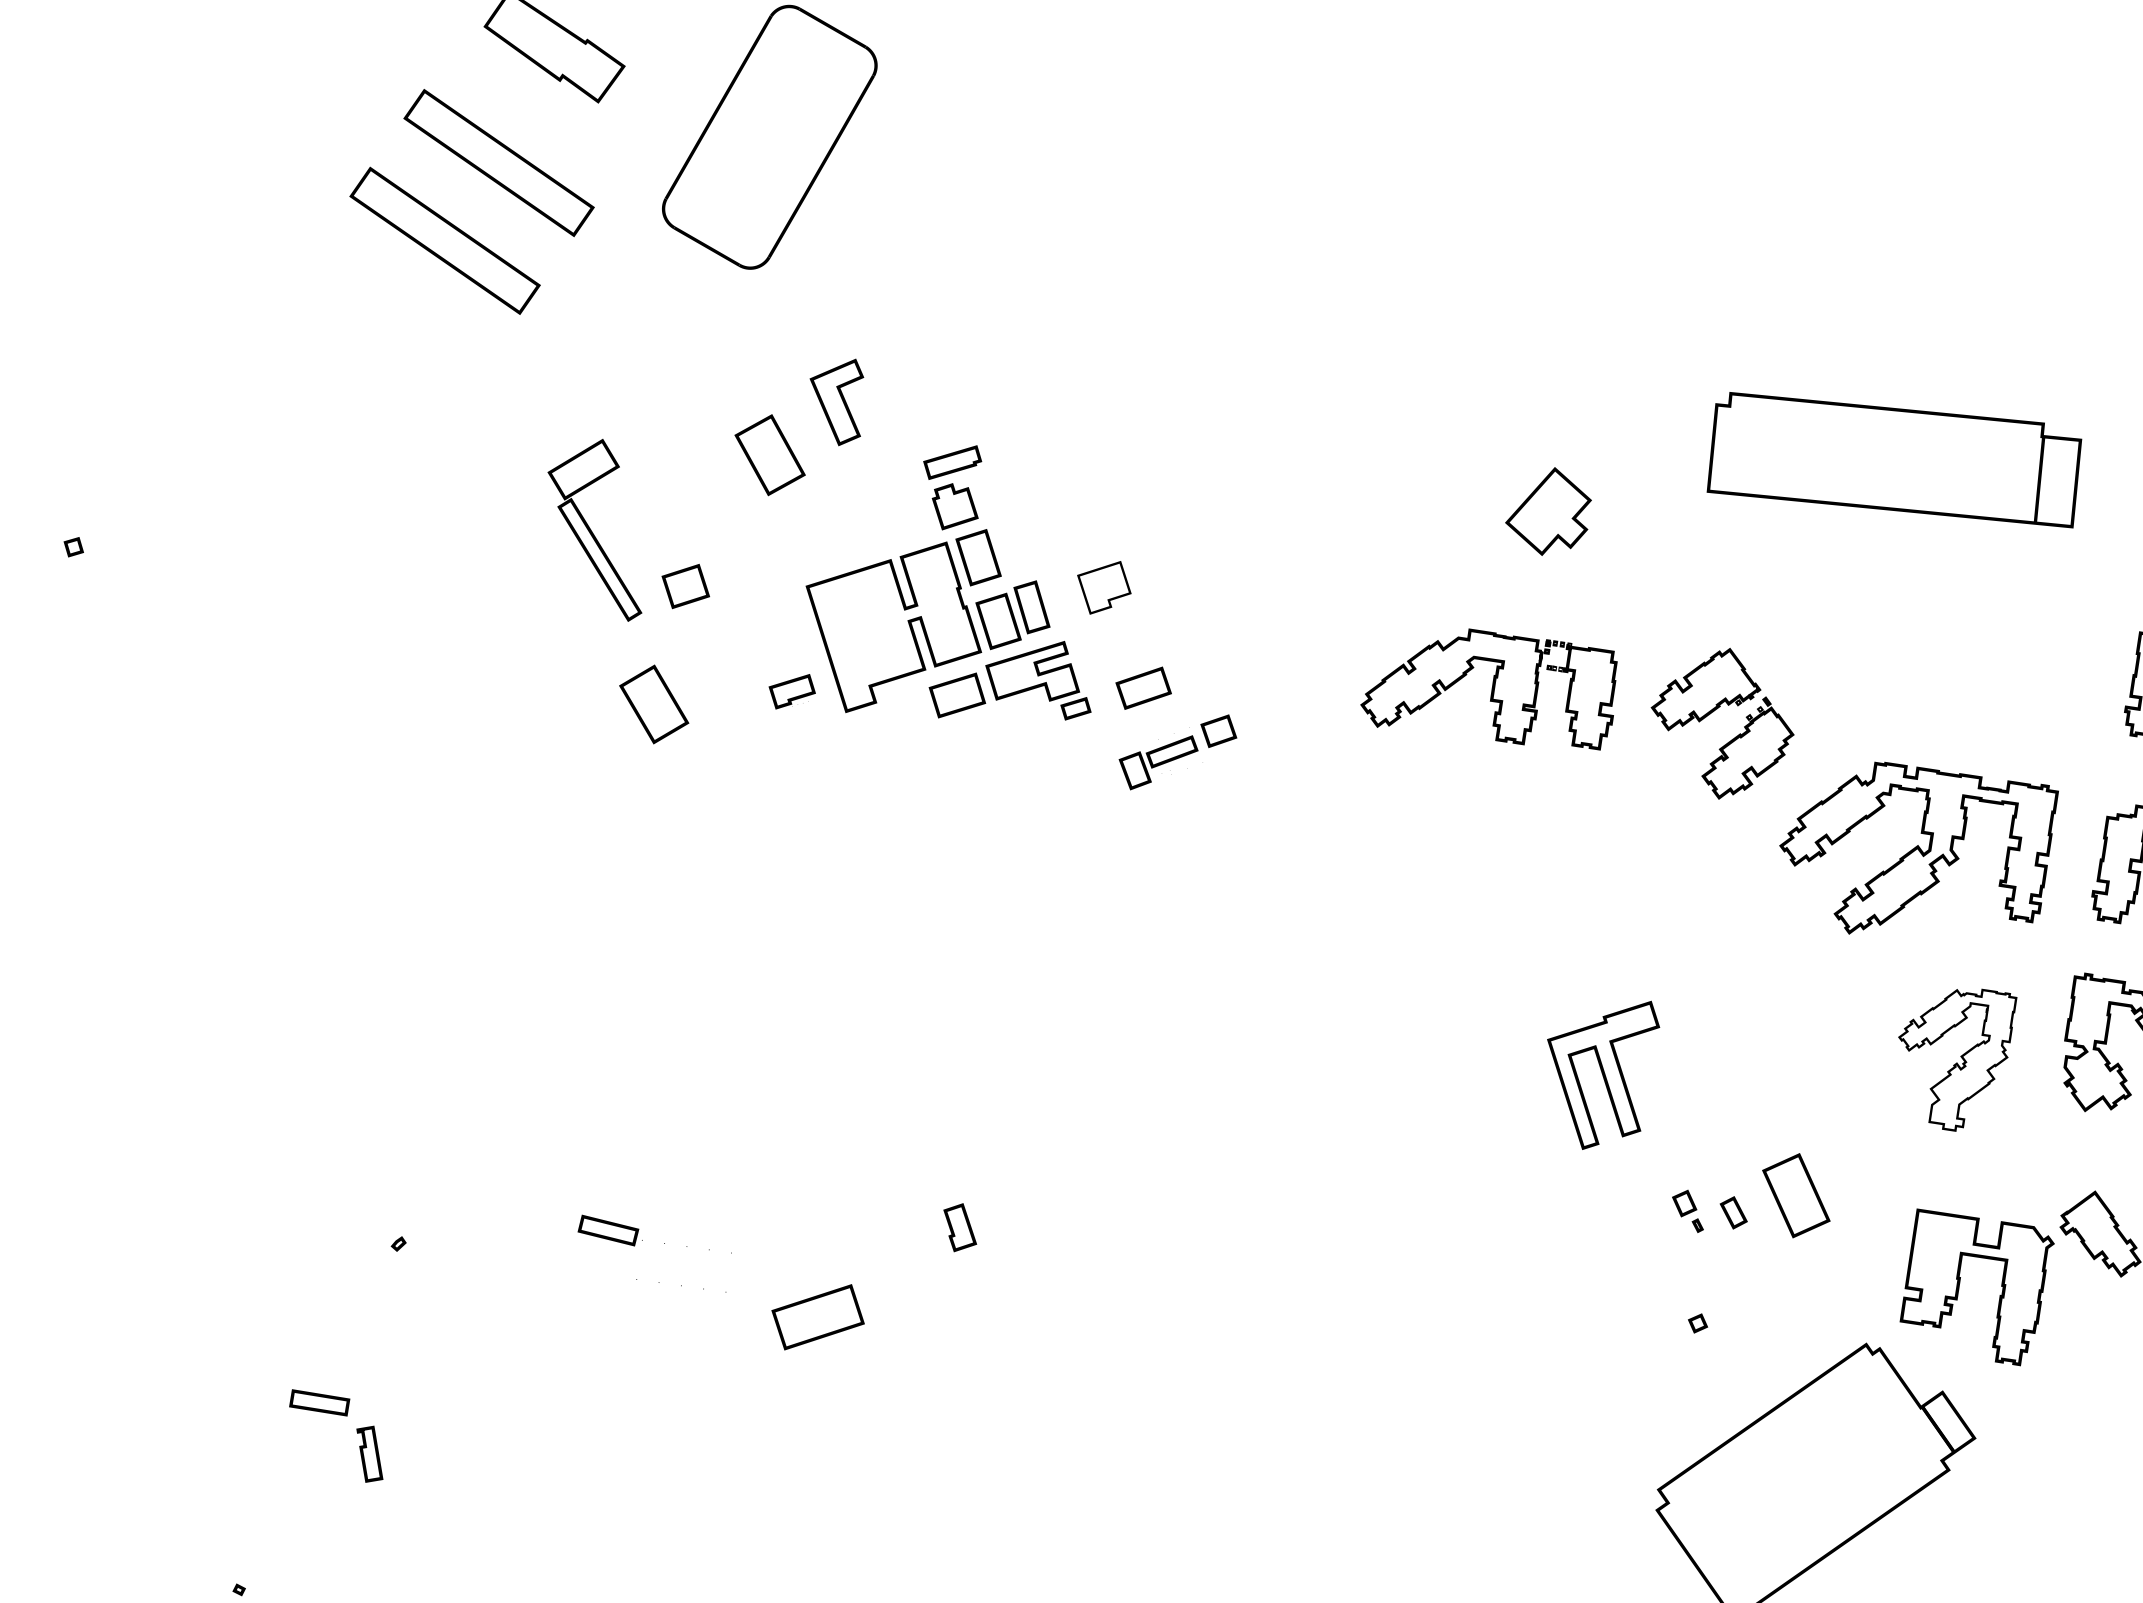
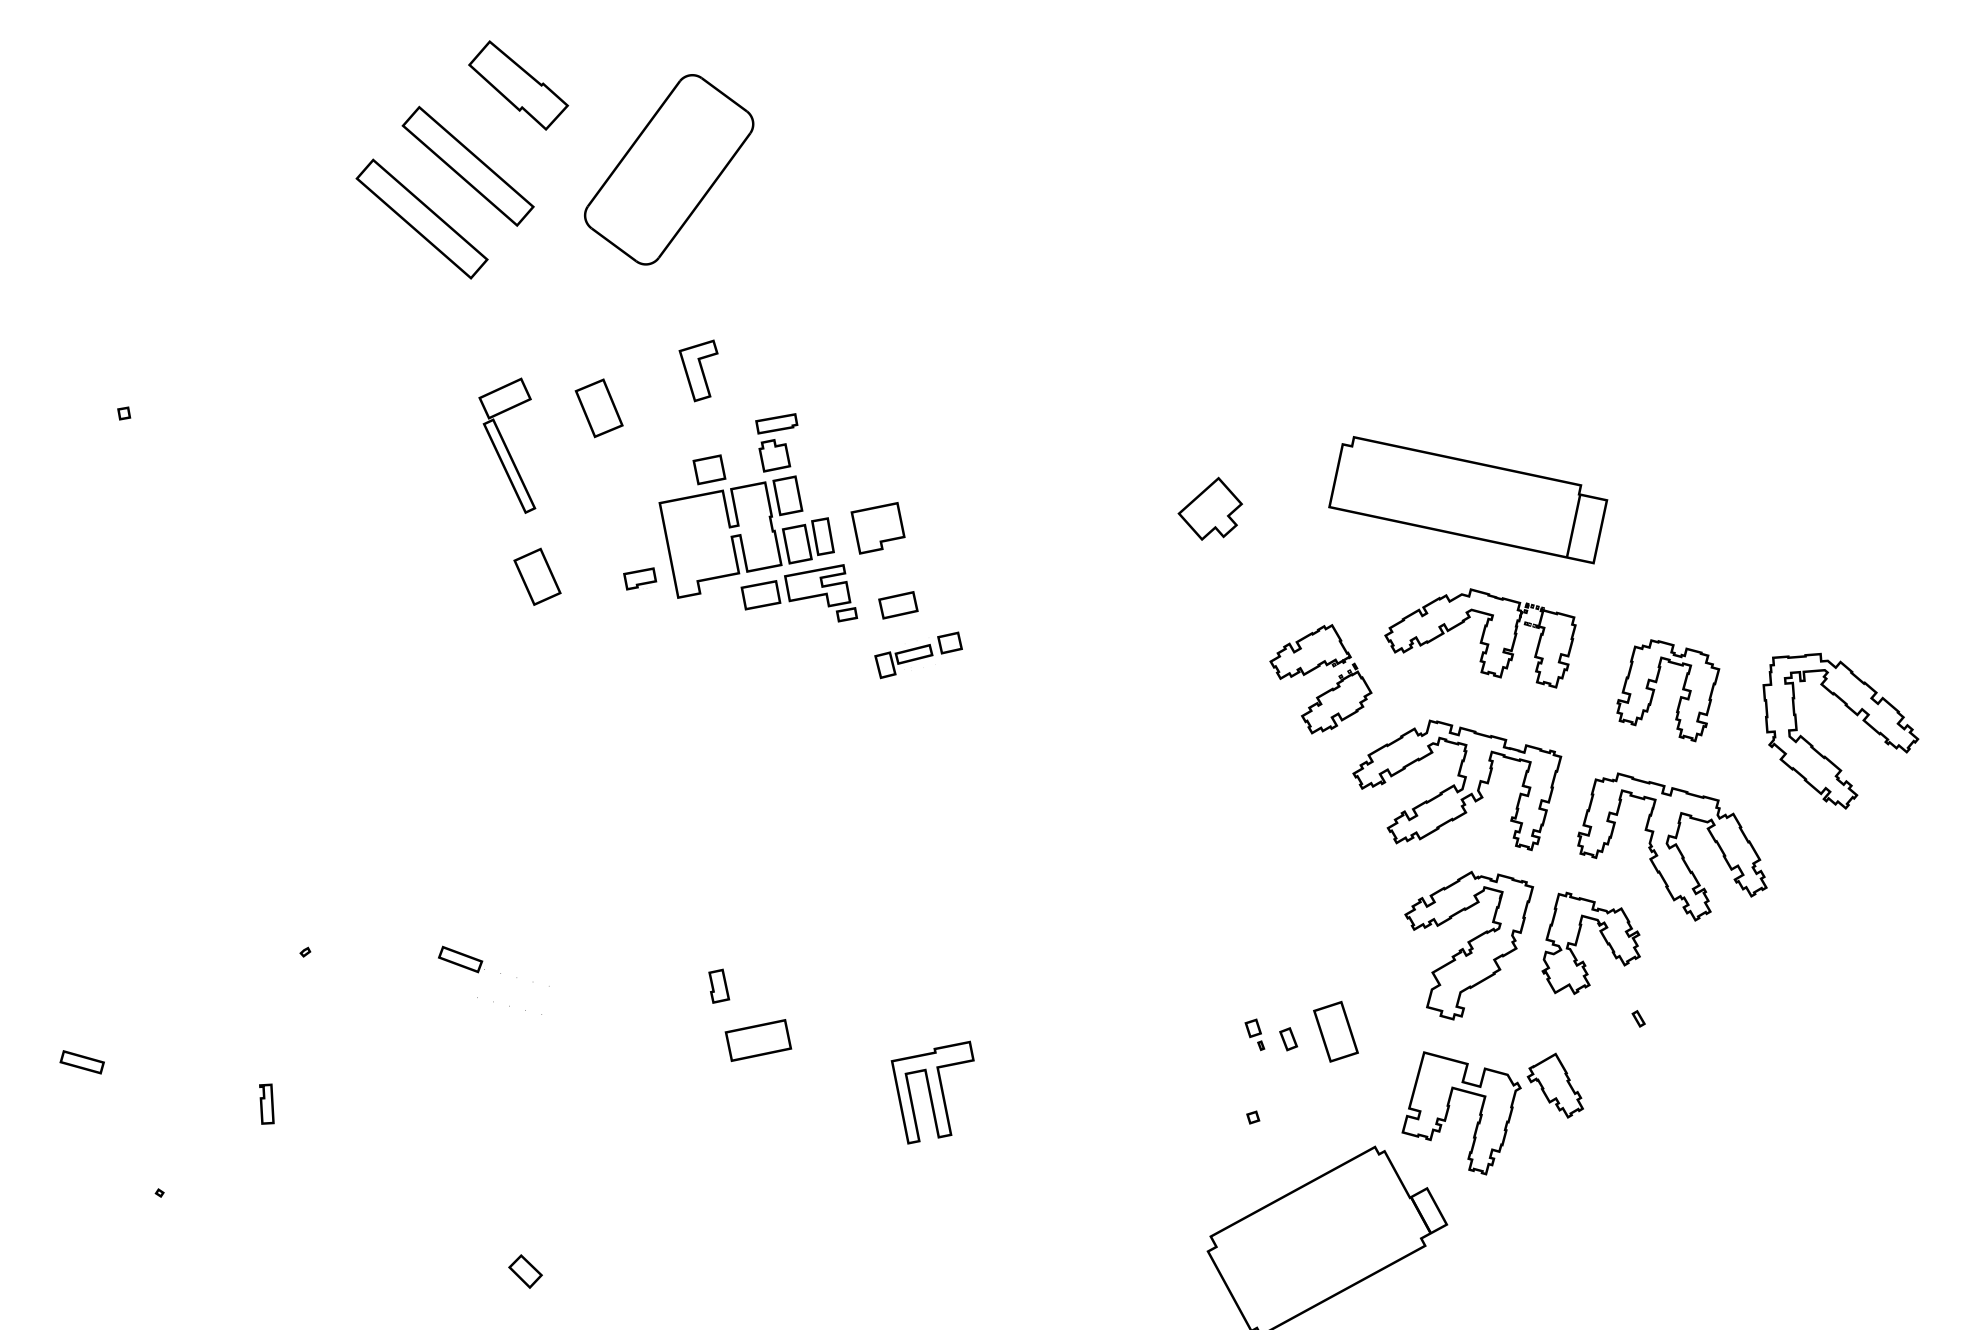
part: (769, 455) -> (598, 408), moved
part: (685, 586) -> (709, 469), moved
part: (1104, 588) -> (877, 528), size x1.43
part: (1490, 694) -> (1480, 638), moved
part: (1962, 1059) -> (1469, 945), size x1.43
part: (1607, 1076) -> (932, 1092), moved
part: (818, 1317) -> (758, 1040), moved
part: (318, 1403) -> (81, 1062), moved

